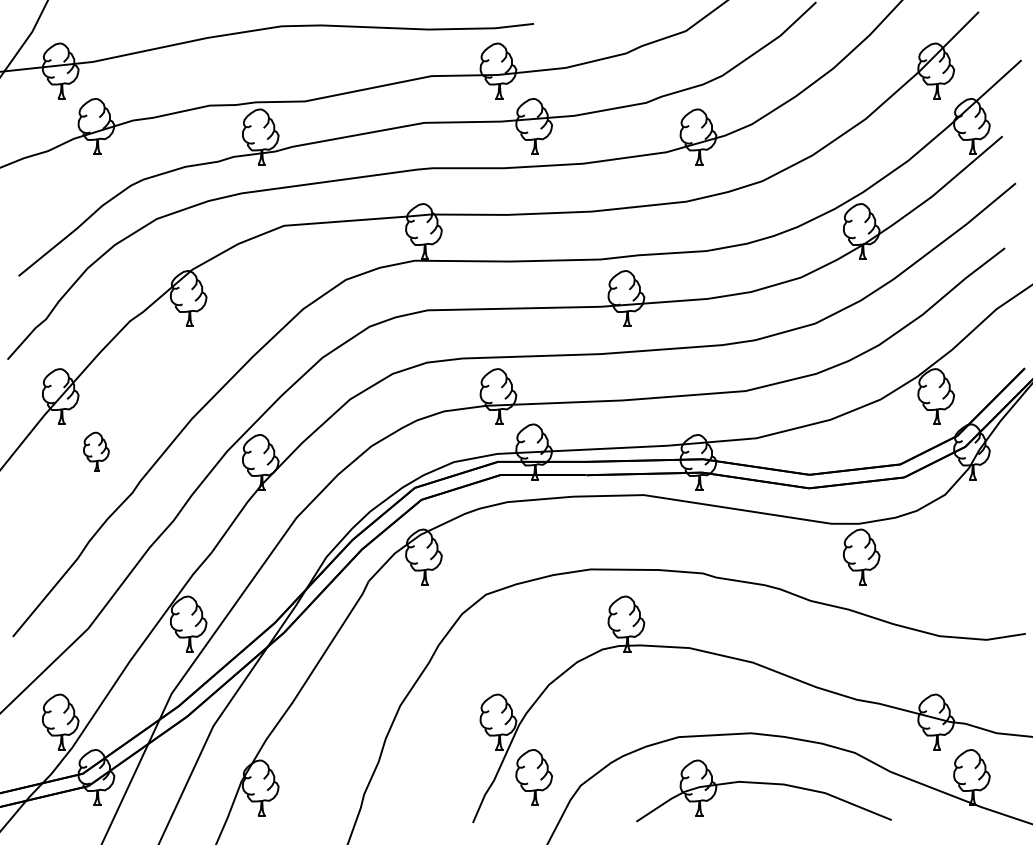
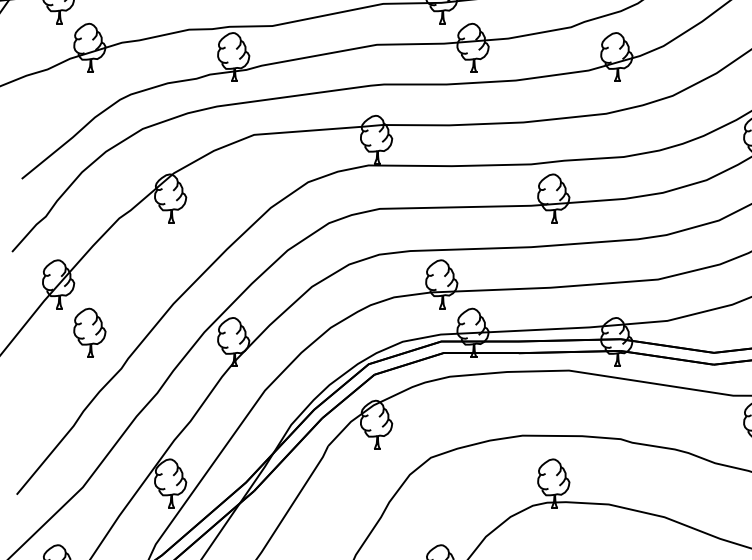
part: (96, 451) -> (89, 332), size x1.43

